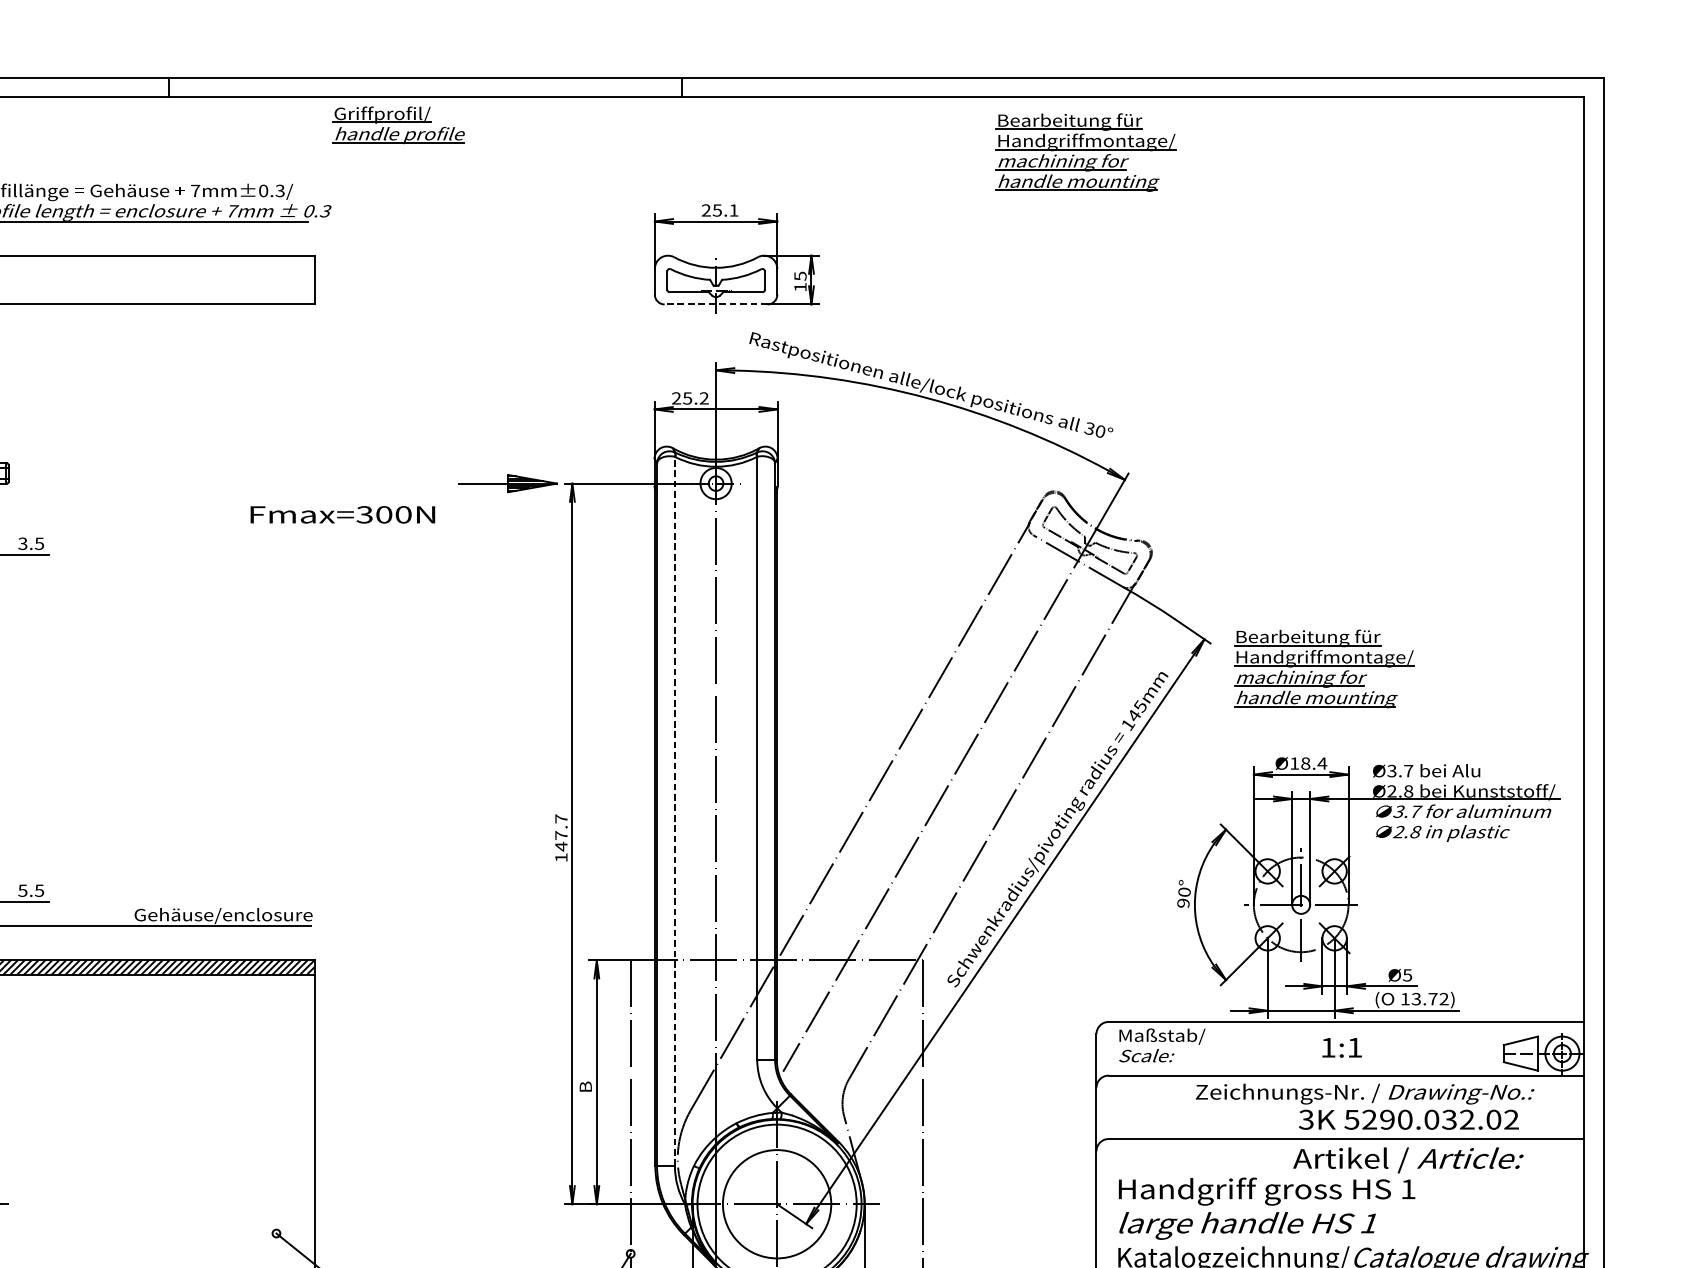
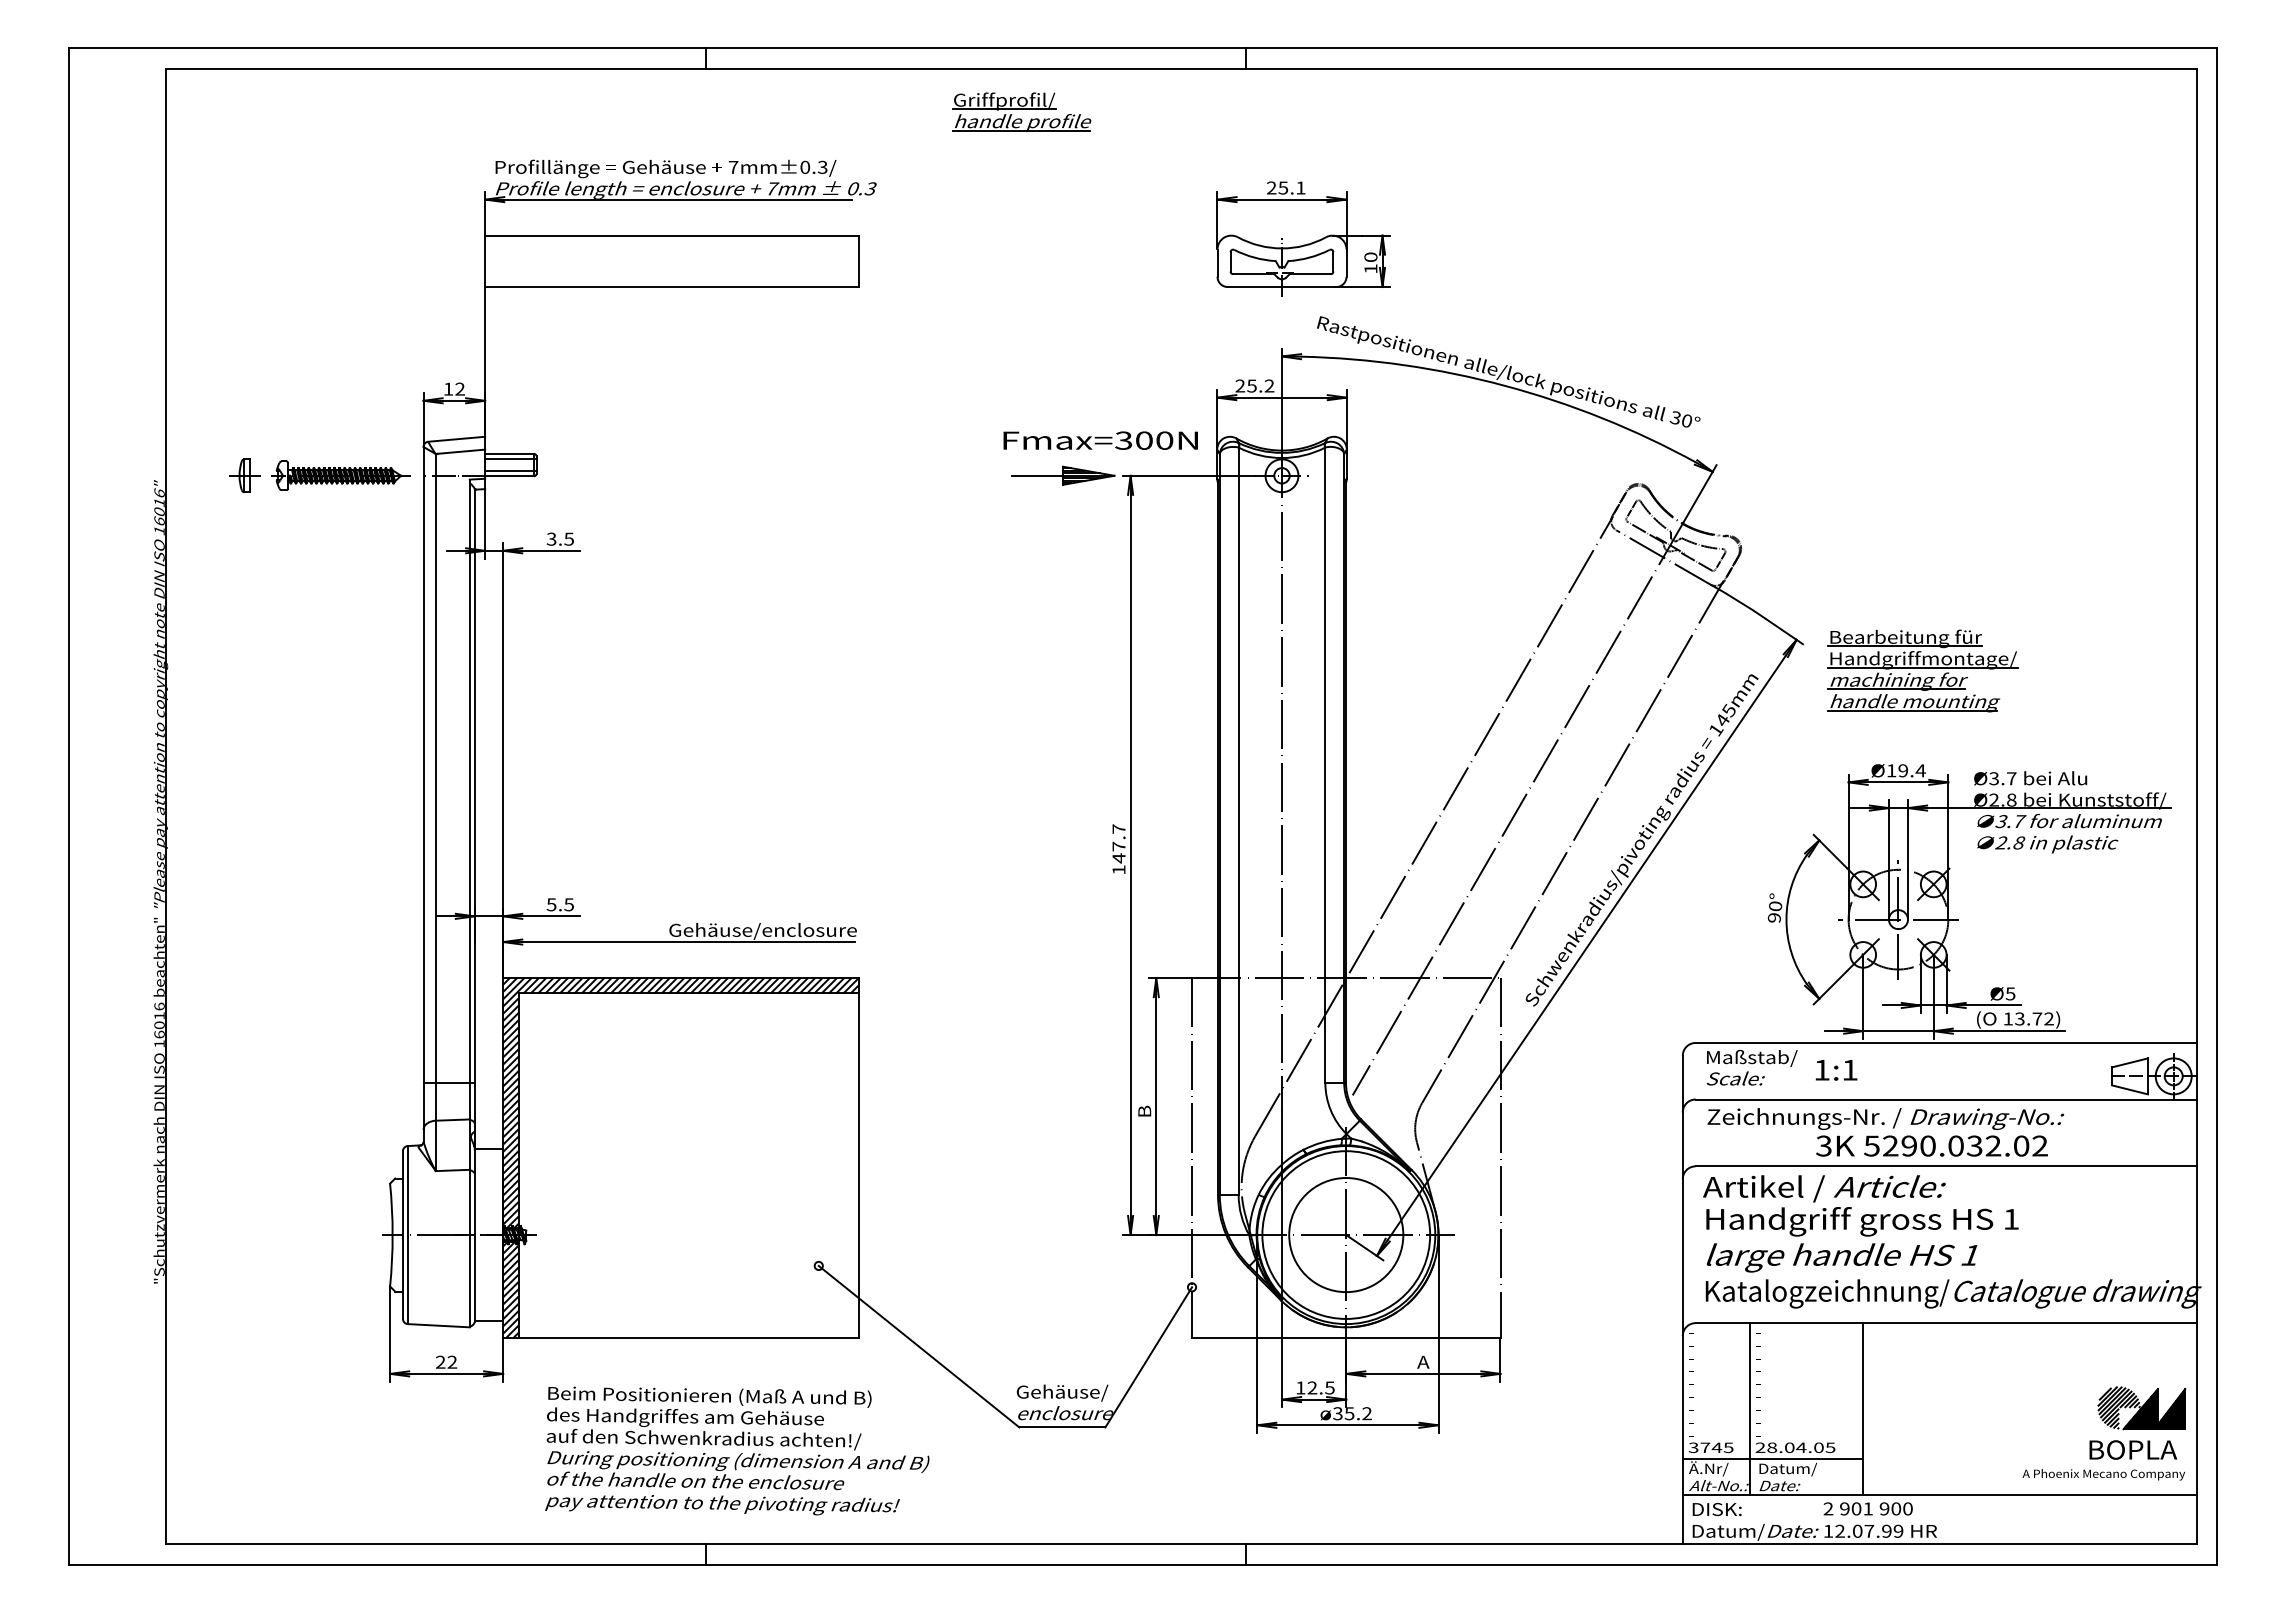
part: (398, 124) -> (1021, 111), moved
part: (1085, 152) -> (1671, 126), removed
text: (800, 276) -> (1370, 257), 15 -> 10
line: (715, 304) -> (1281, 287), dashed -> solid
text: (342, 514) -> (1100, 440), moved
text: (1305, 763) -> (1903, 770), Ø18.4 -> Ø19.4
line: (674, 811) -> (1238, 821), dashed -> solid
text: (1342, 1048) -> (1836, 1070), moved
text: (1364, 1106) -> (1885, 1132), moved
text: (1408, 1160) -> (1824, 1188), moved

